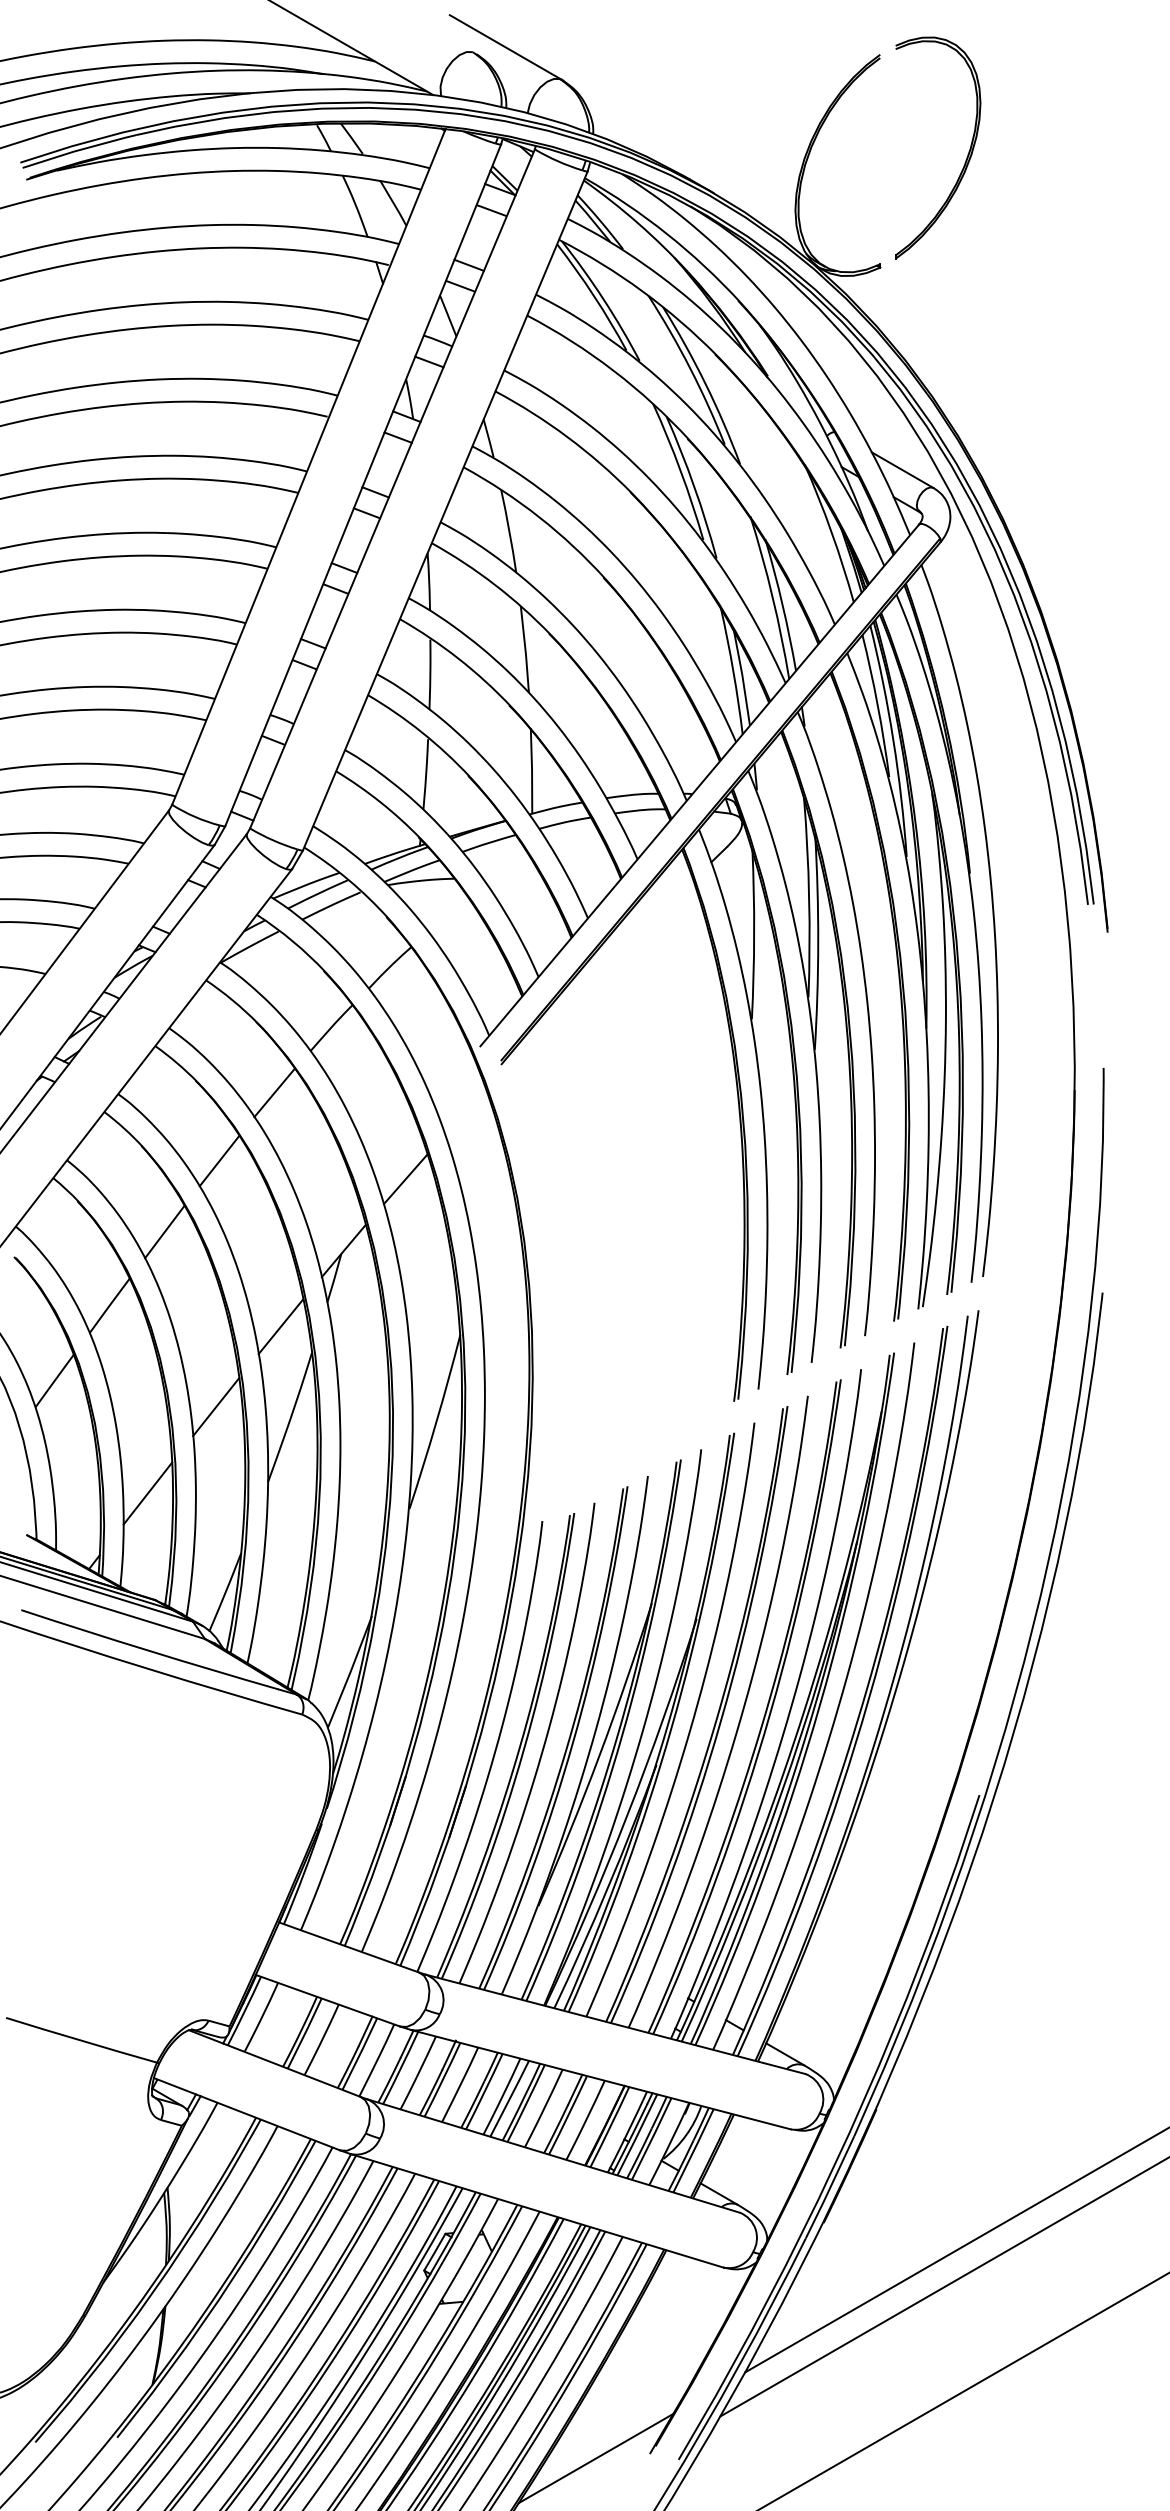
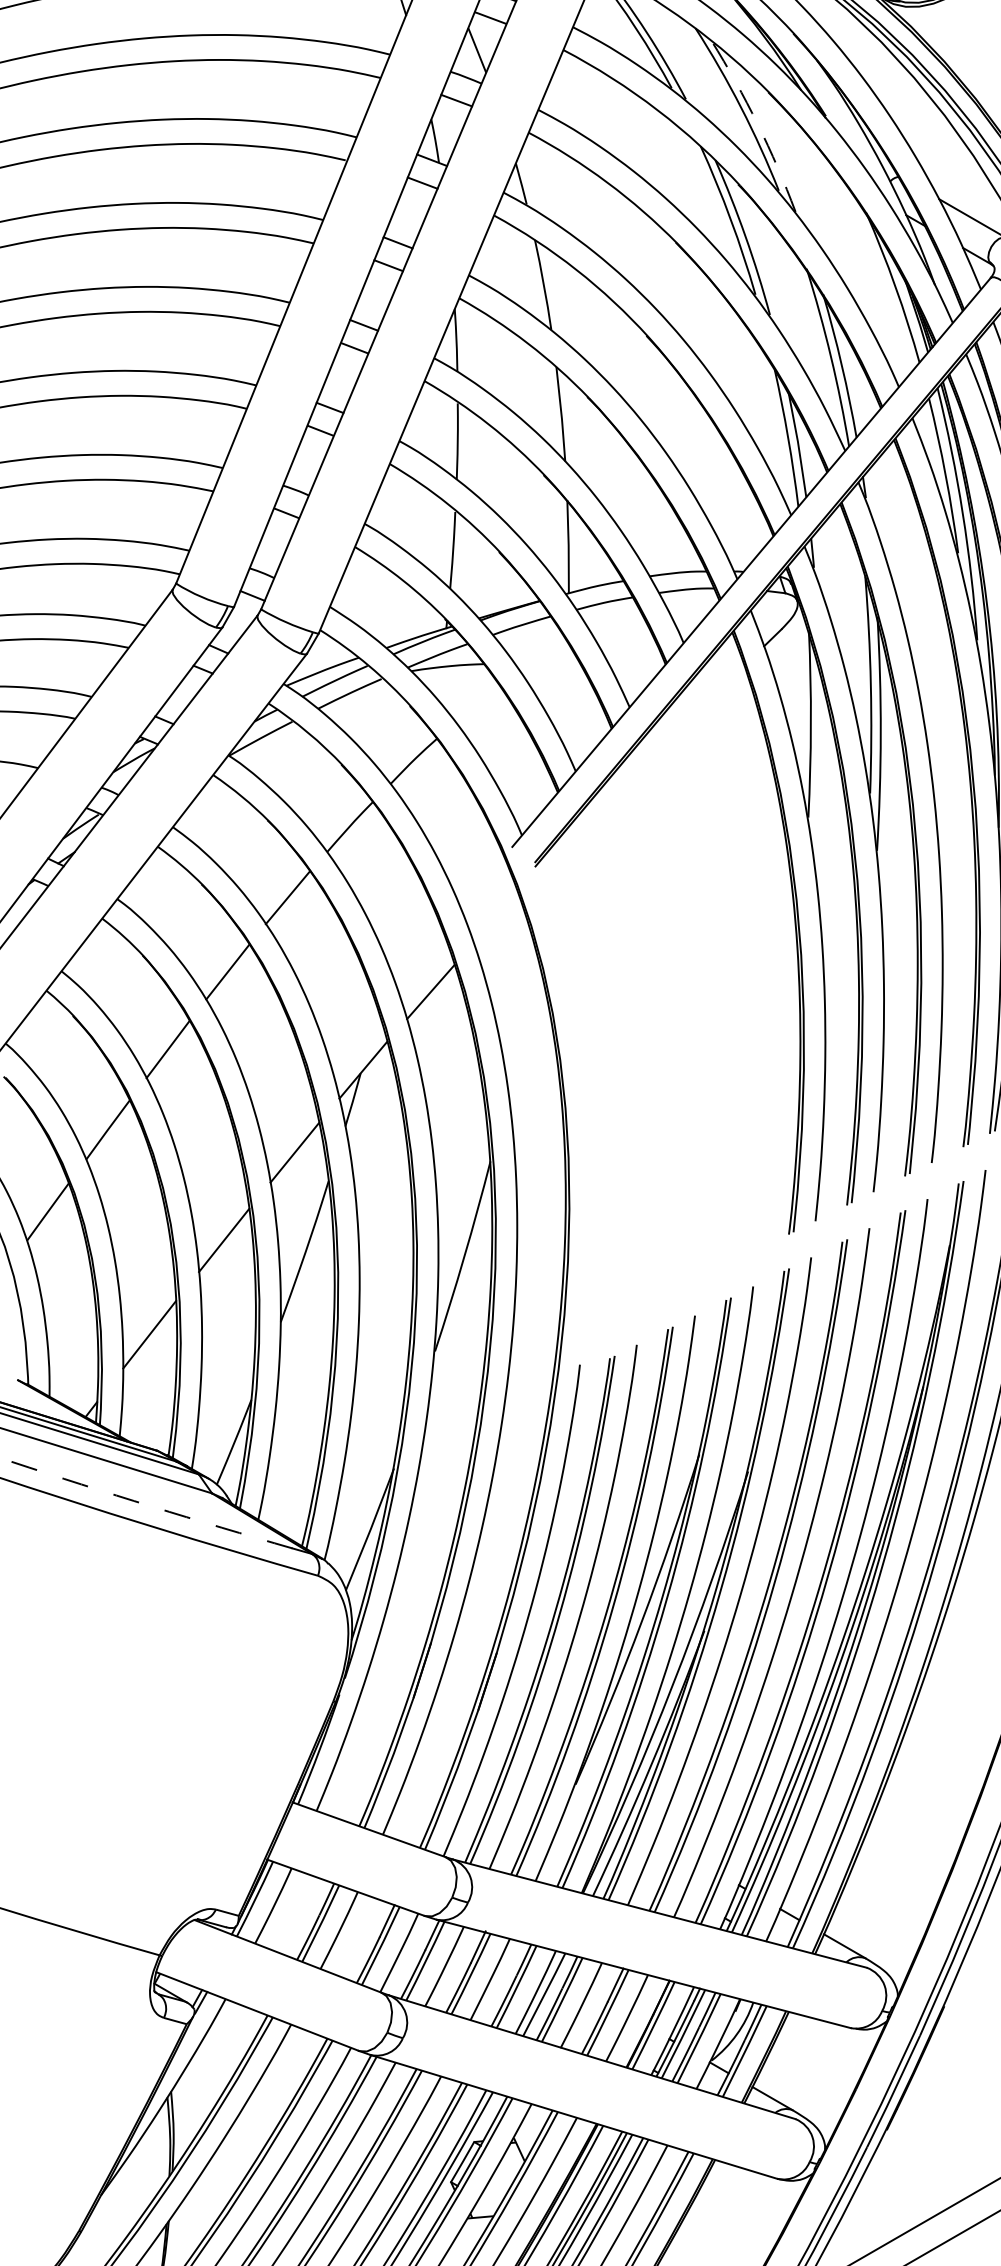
arc: (705, 383) -> (757, 124), solid -> dashed
arc: (149, 1651) -> (151, 1506), solid -> dashed

